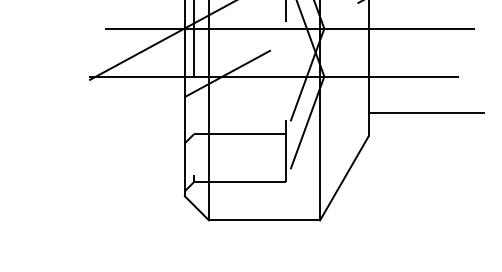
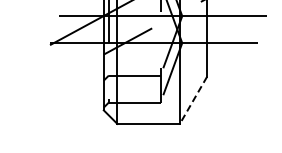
line: (426, 112) -> (239, 63), removed
line: (344, 178) -> (193, 100), solid -> dashed

